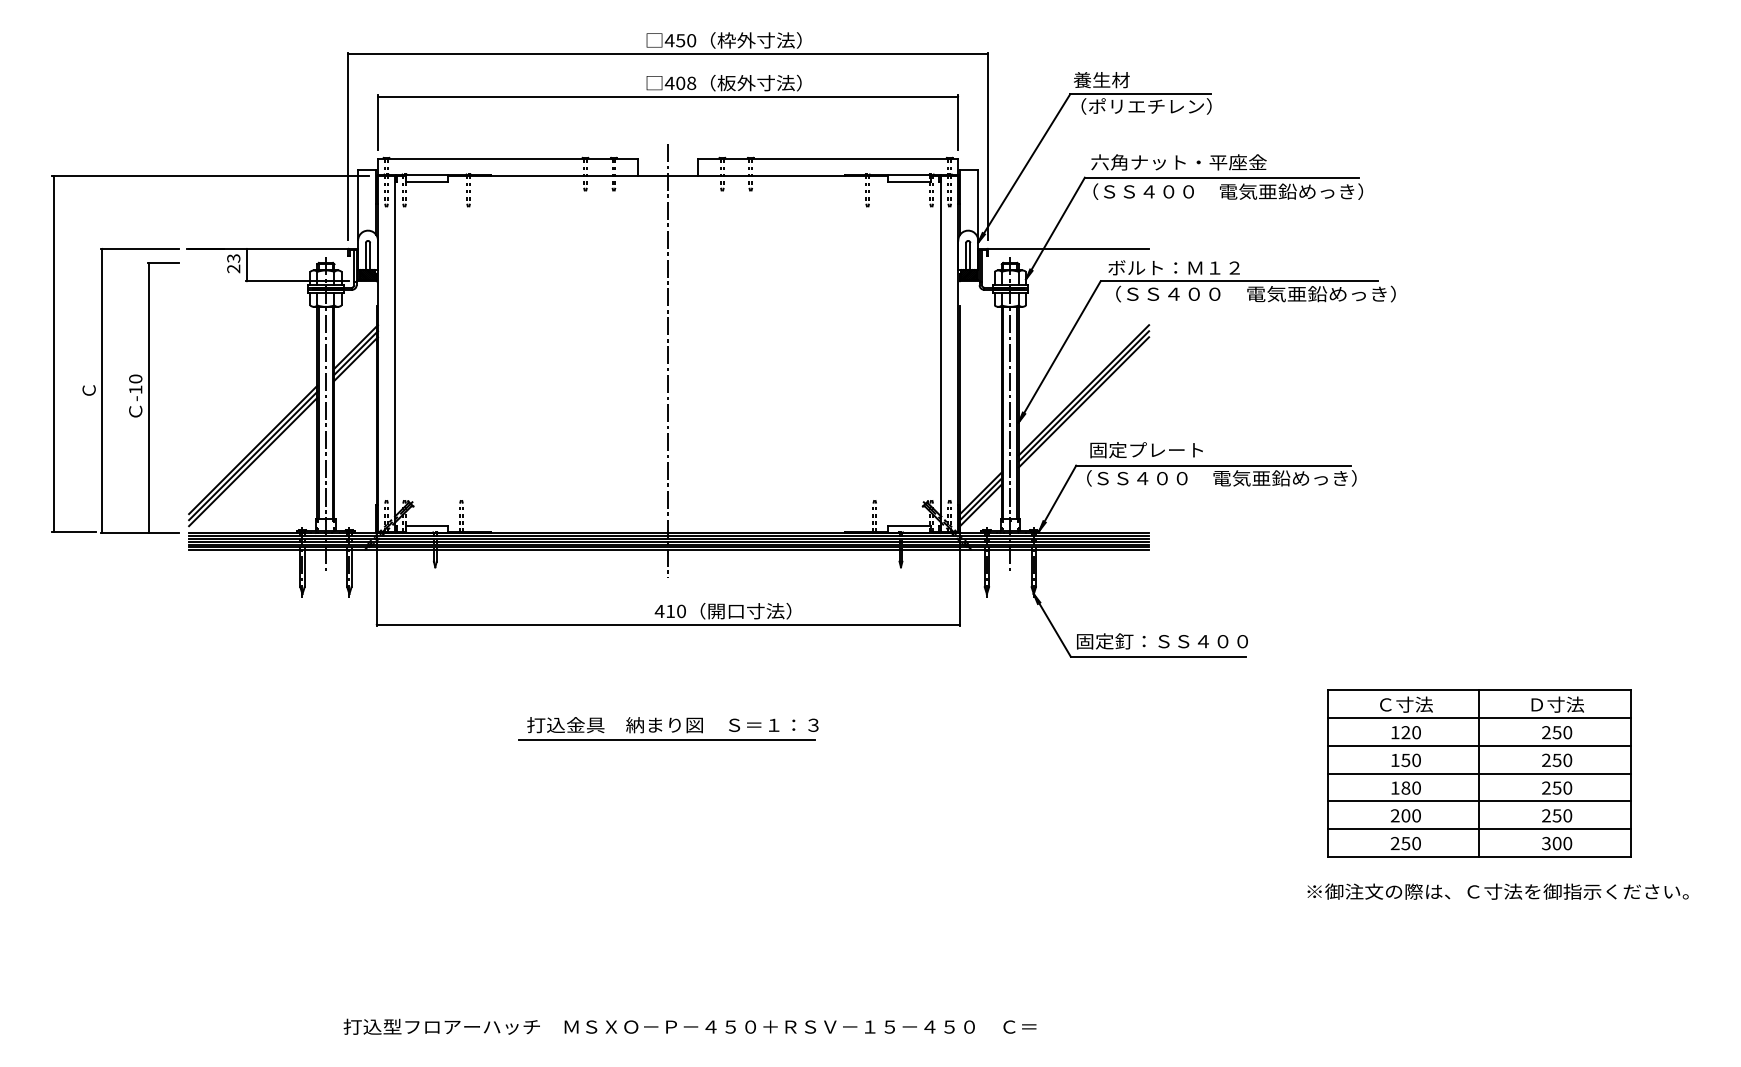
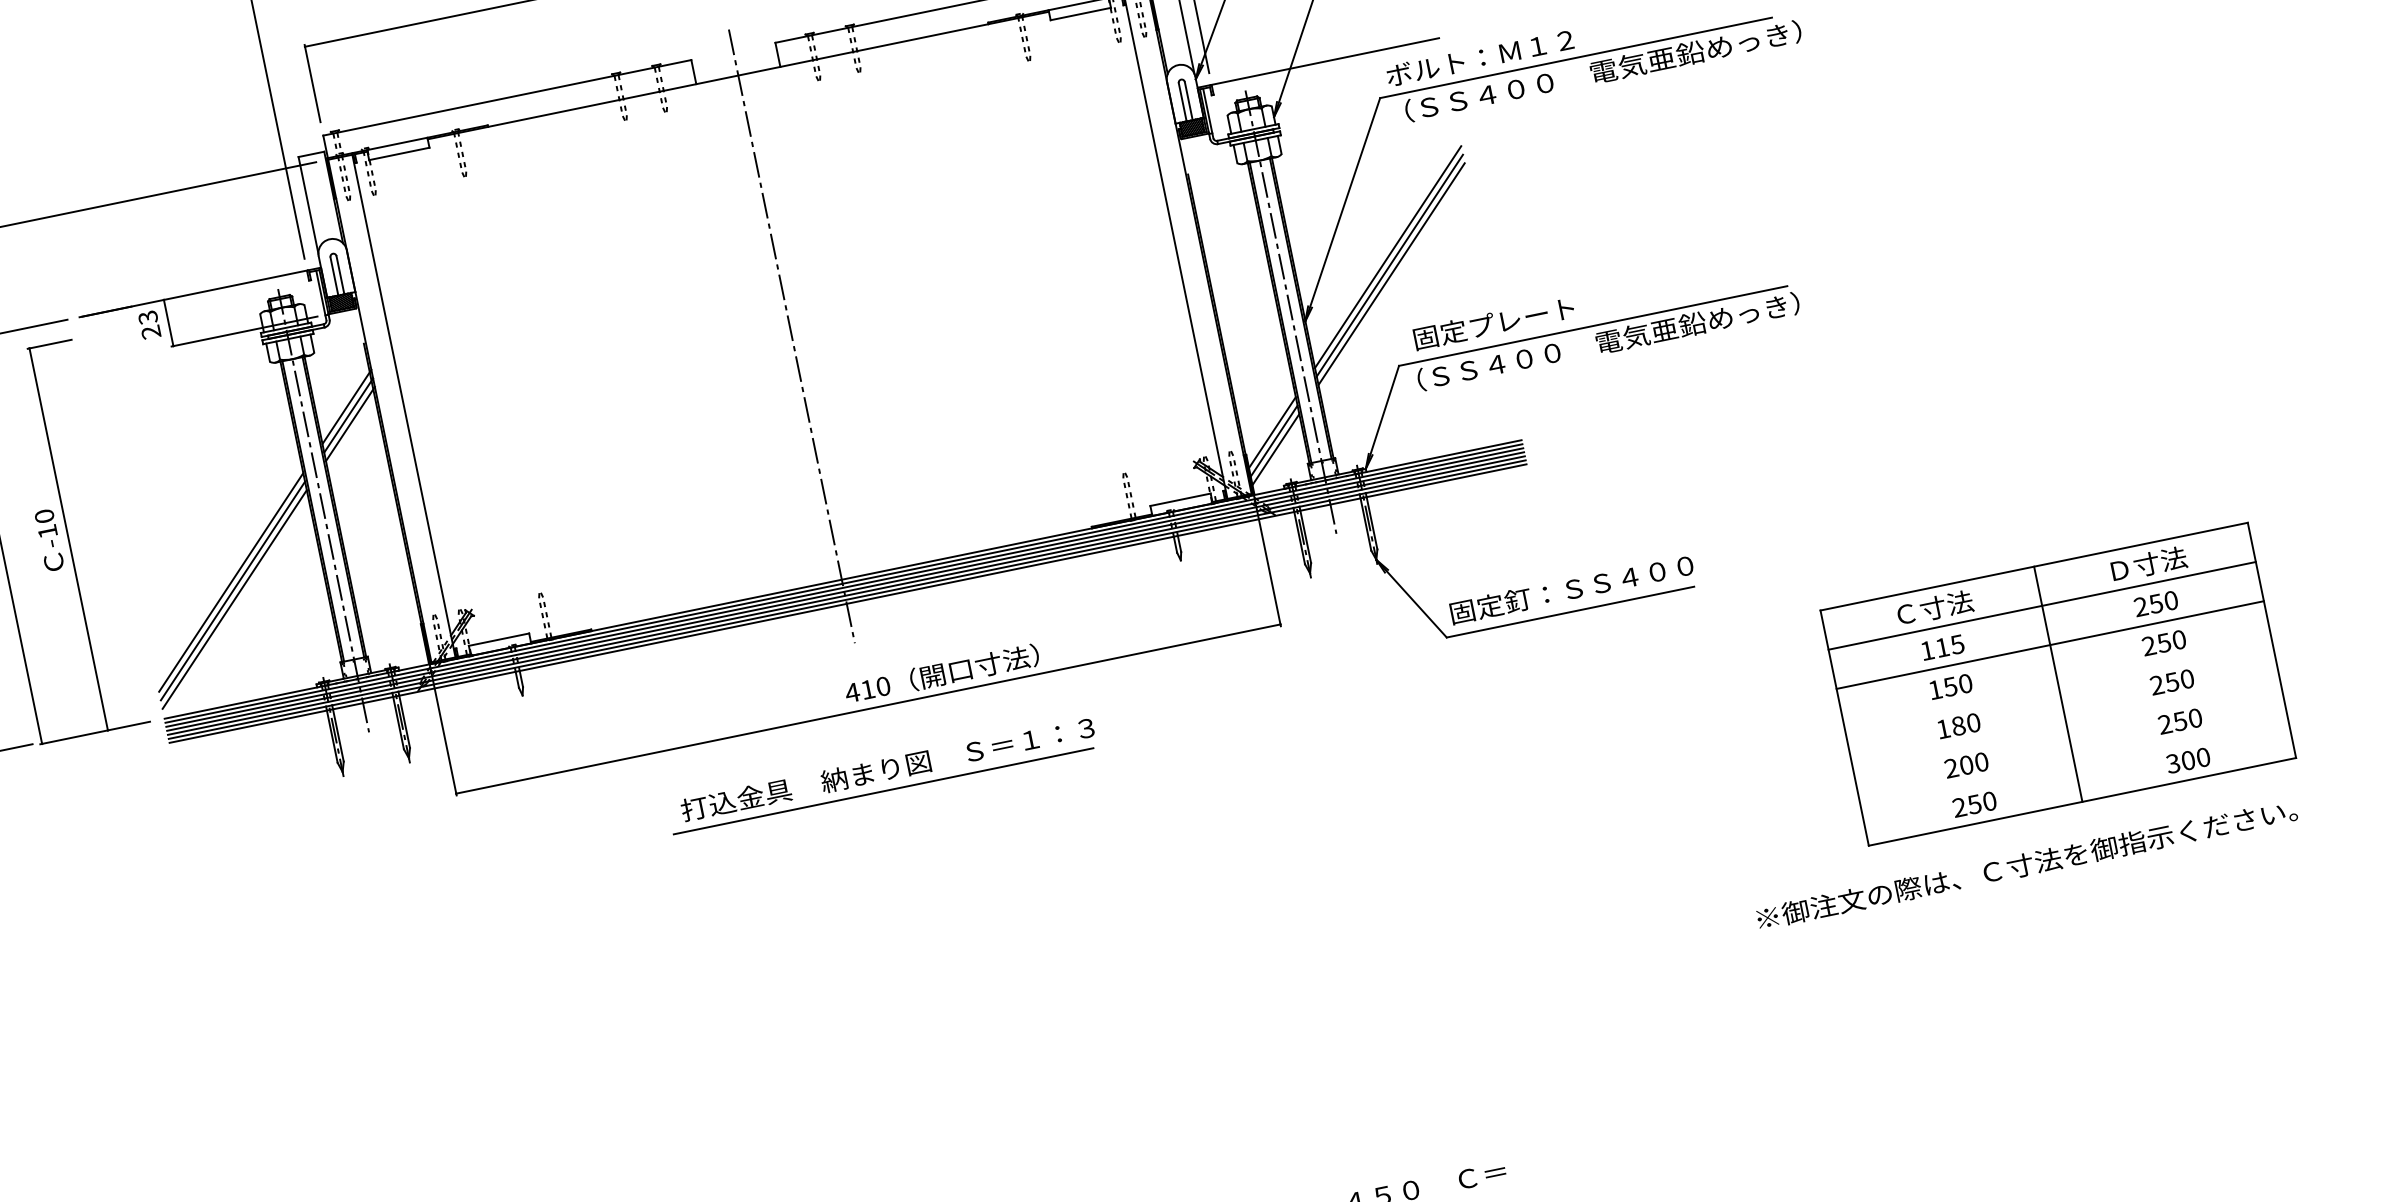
part: (668, 728) -> (882, 775), moved
text: (1410, 732) -> (1948, 646), 120 -> 115
line: (1479, 773) -> (2058, 684), removed
line: (1479, 801) -> (2066, 723), removed
line: (1479, 829) -> (2074, 763), removed
text: (1497, 891) -> (2026, 864), moved

